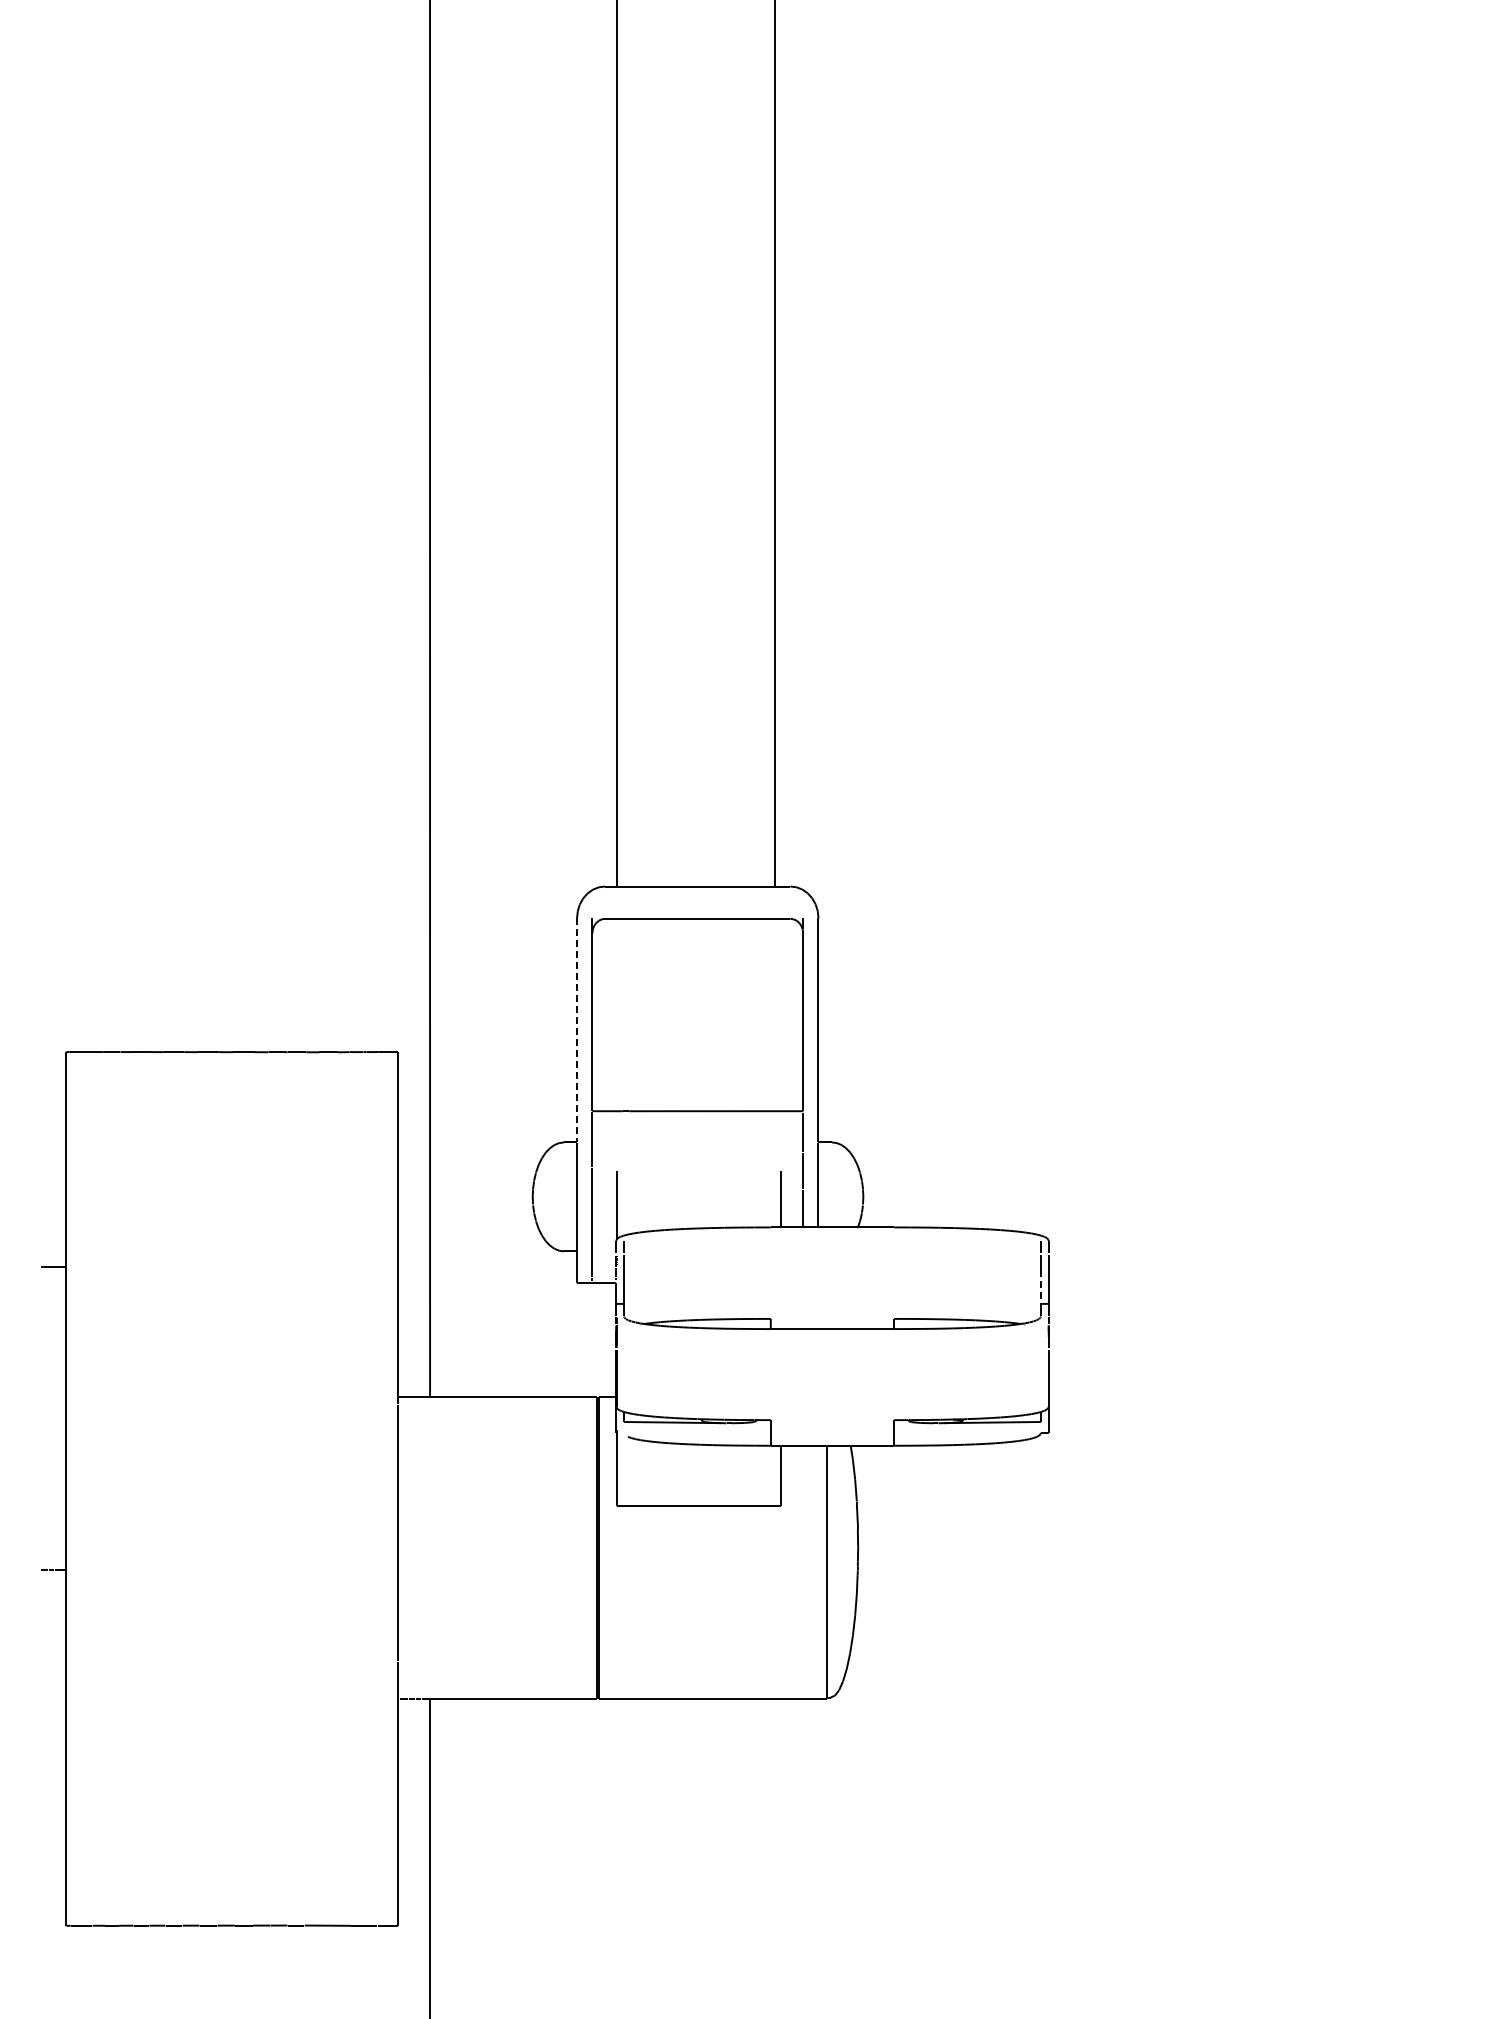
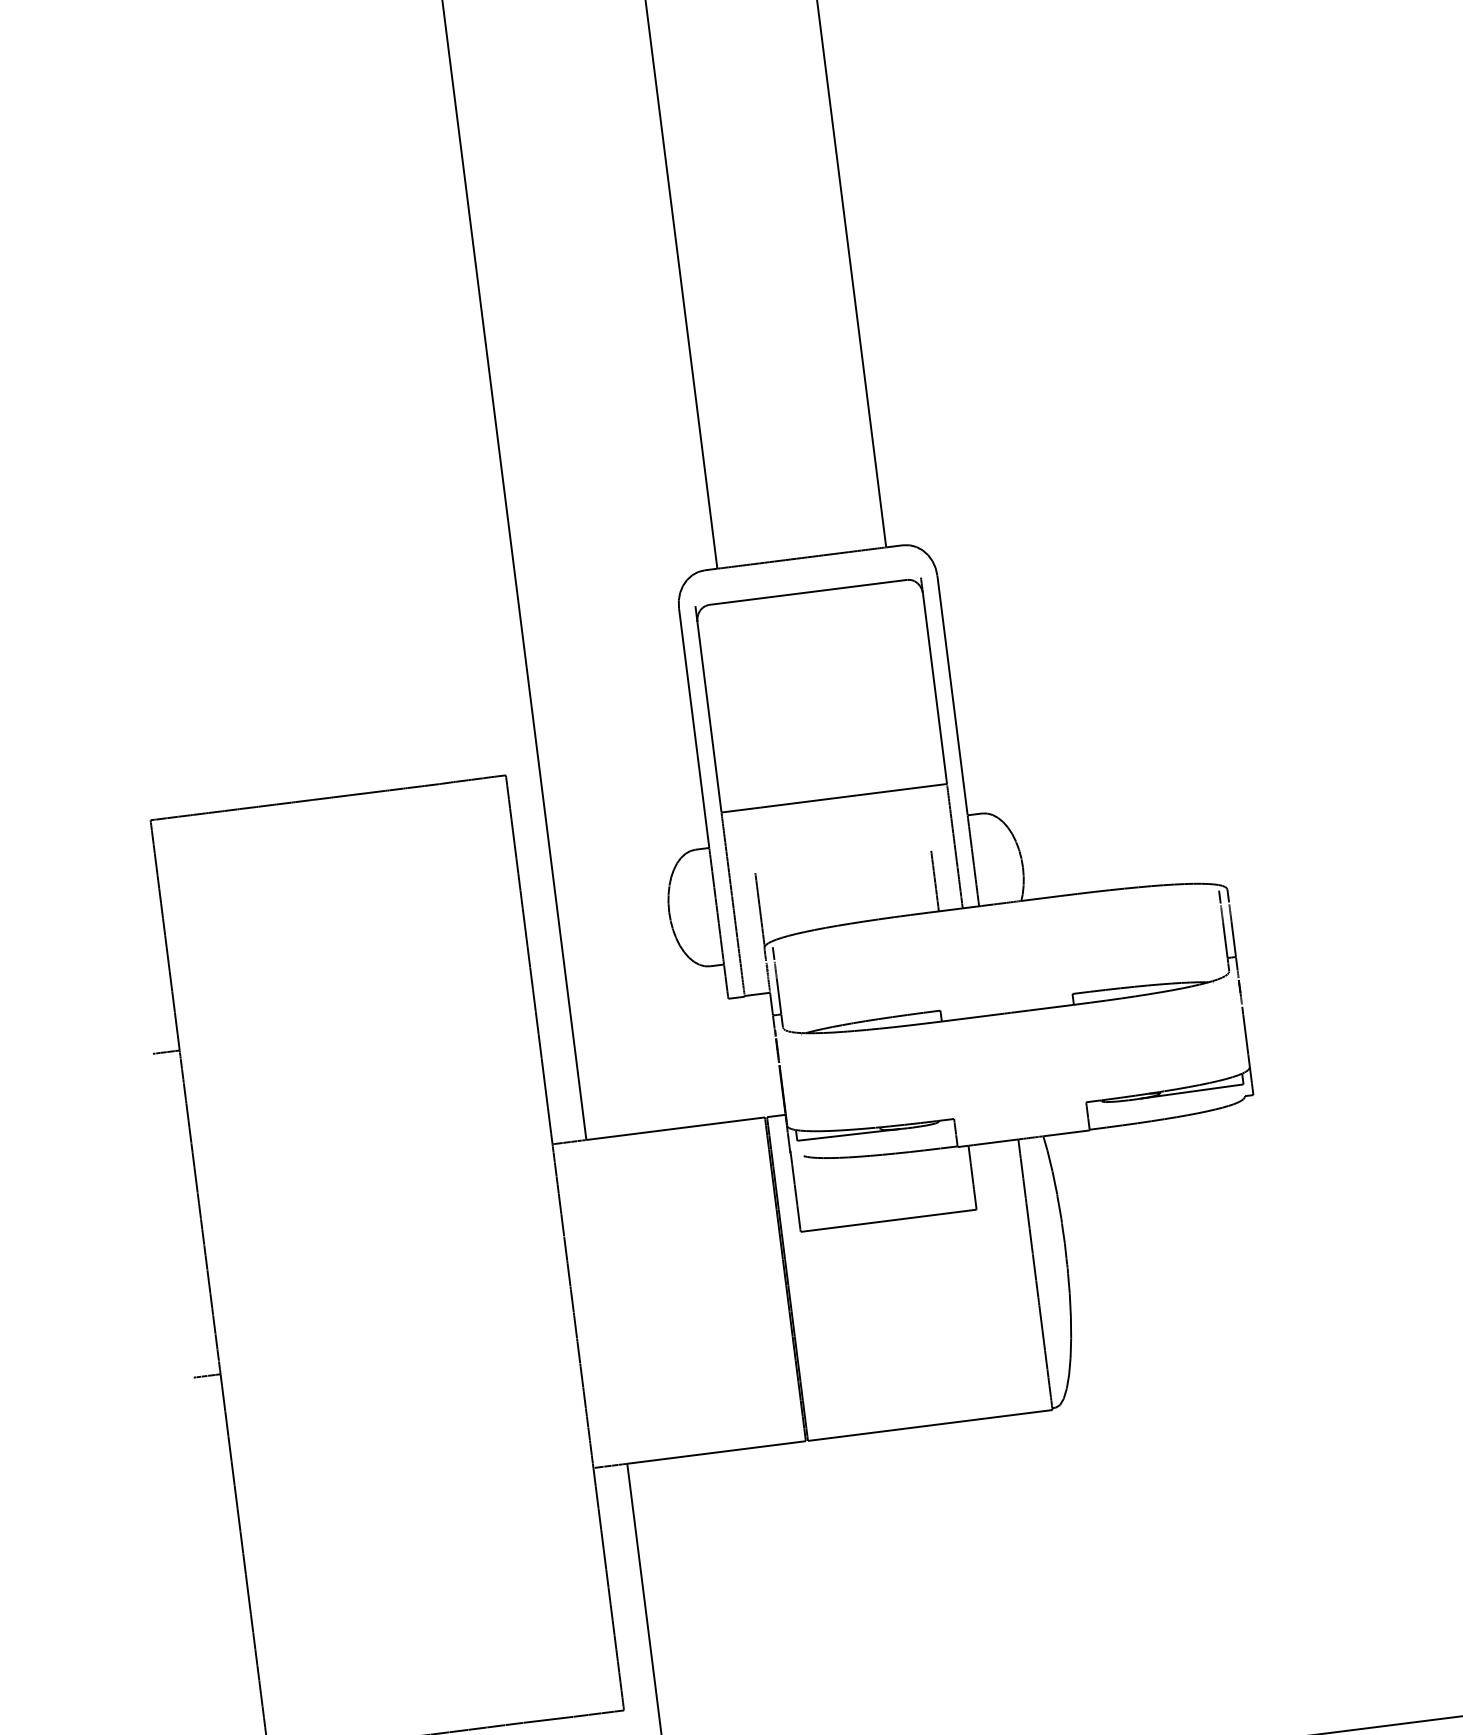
line: (577, 1030) -> (694, 728), dashed -> solid
line: (1040, 1287) -> (1224, 940), dashed -> solid

